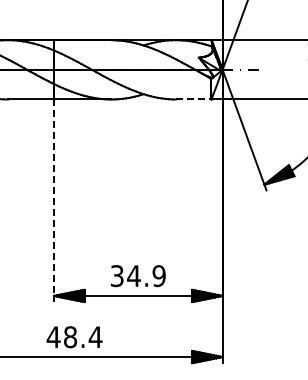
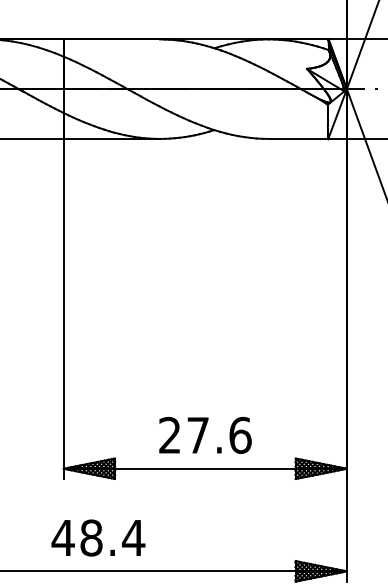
line: (193, 99) -> (298, 138), dashed -> solid
line: (53, 201) -> (62, 310), dashed -> solid
text: (137, 276) -> (203, 436), 34.9 -> 27.6

